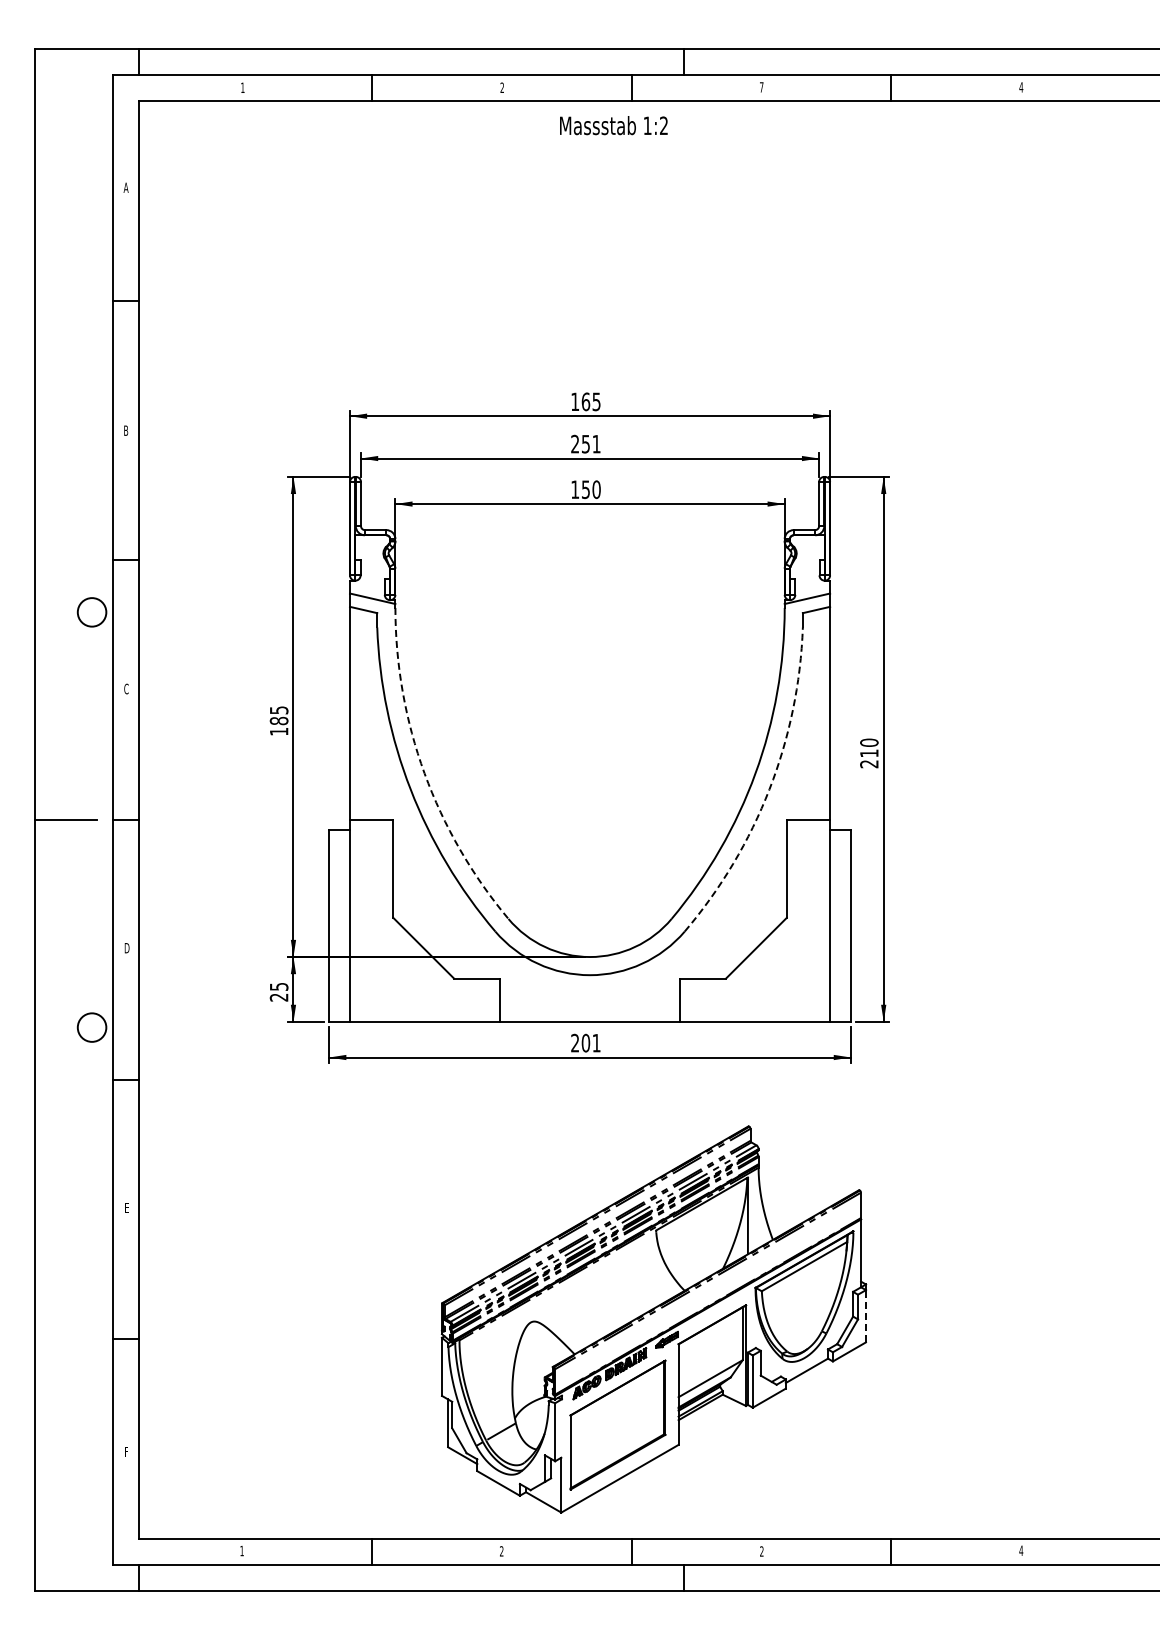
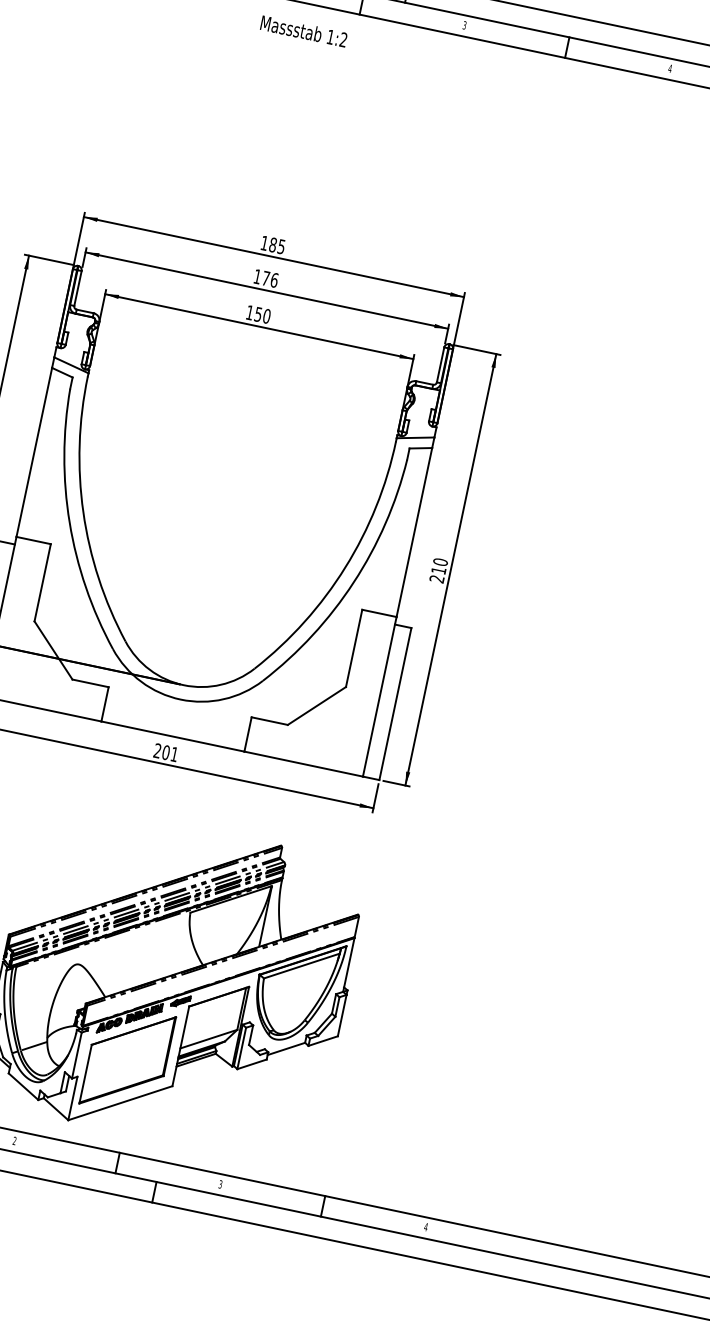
text: (761, 87) -> (464, 25), 7 -> 3
text: (613, 125) -> (303, 31), moved
text: (585, 401) -> (272, 244), 165 -> 185
text: (585, 443) -> (265, 277), 251 -> 176
arc: (424, 773) -> (83, 512), dashed -> solid
arc: (769, 789) -> (353, 582), dashed -> solid
line: (865, 1315) -> (341, 1014), dashed -> solid
text: (761, 1551) -> (220, 1184), 2 -> 3

